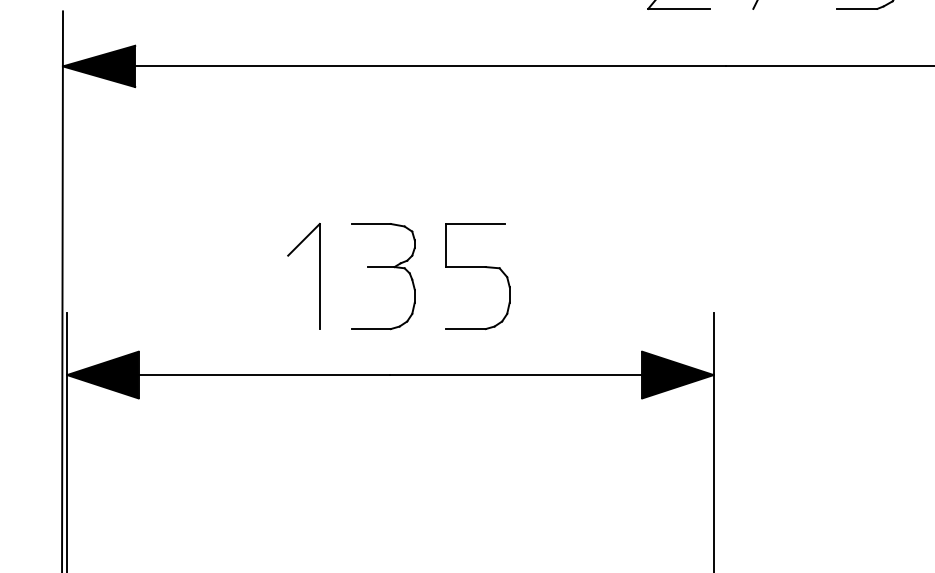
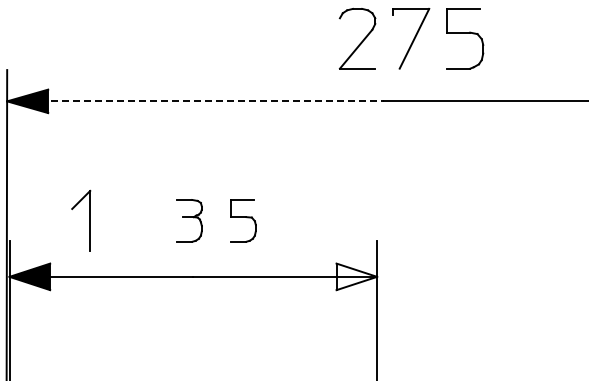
line: (394, 66) -> (195, 101), solid -> dashed
part: (318, 275) -> (89, 220), moved
part: (383, 275) -> (189, 220), size x0.7
part: (478, 275) -> (243, 220), size x0.7
fill: (677, 374) -> (356, 276), removed

